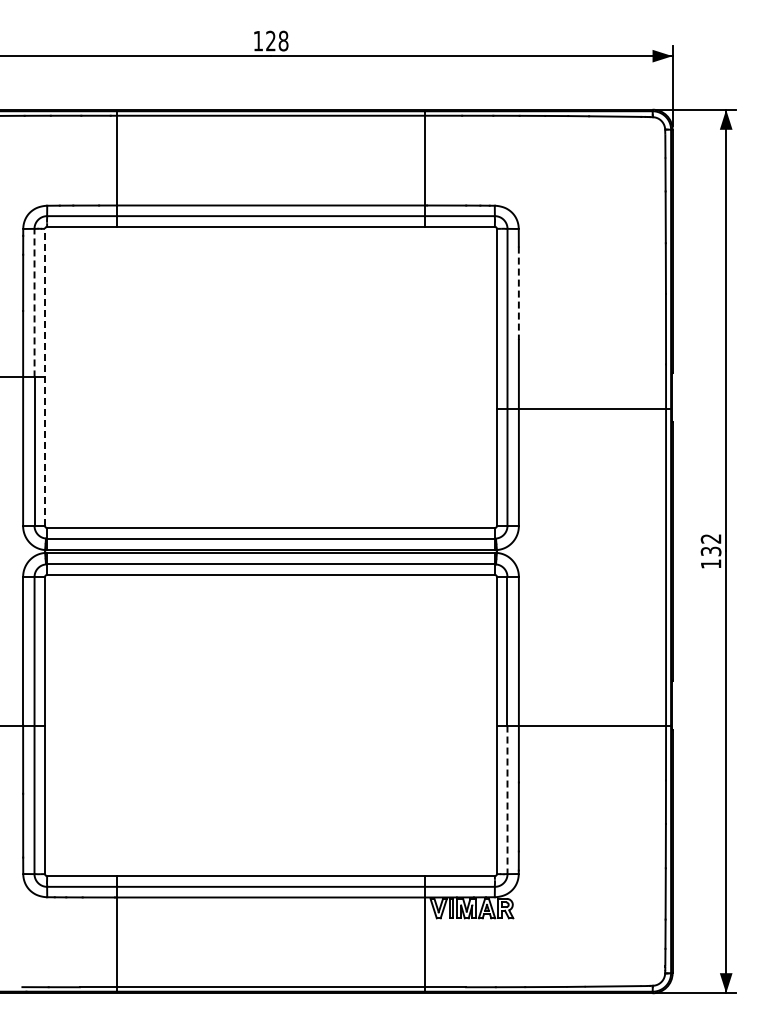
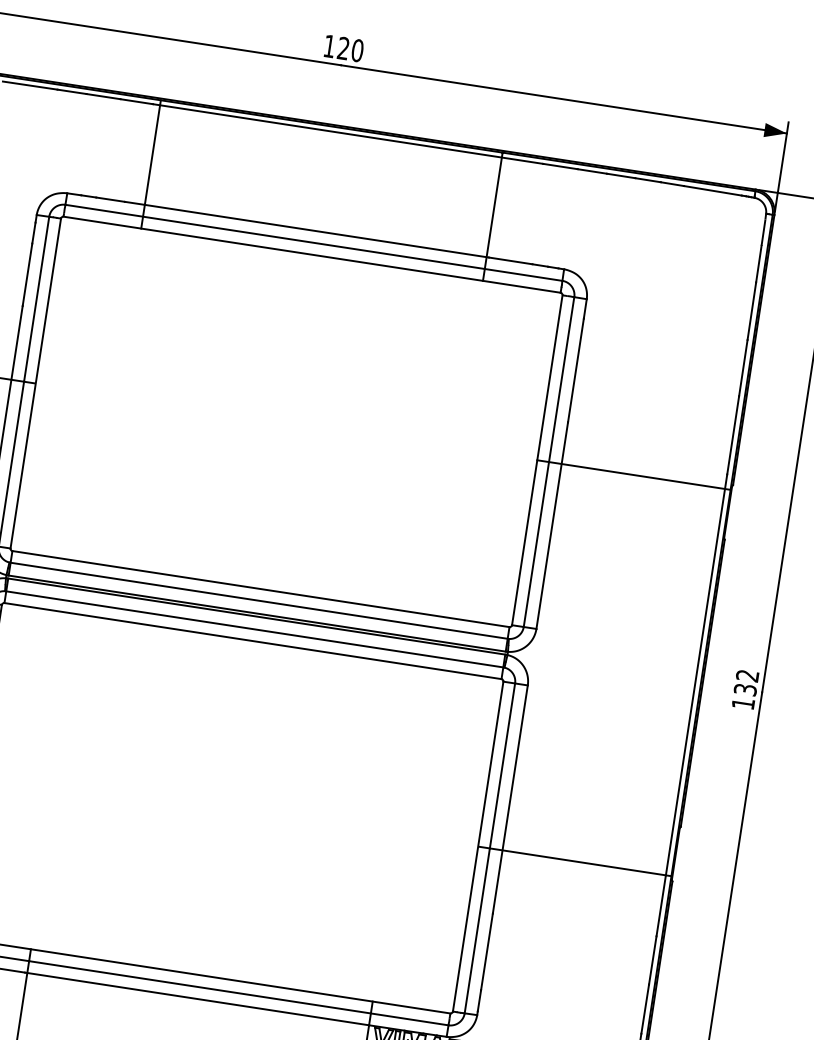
text: (283, 41) -> (357, 51), 128 -> 120
line: (518, 293) -> (575, 370), dashed -> solid
line: (34, 302) -> (36, 298), dashed -> solid
line: (45, 377) -> (36, 383), dashed -> solid
line: (583, 409) -> (633, 475), moved
line: (507, 800) -> (477, 931), dashed -> solid

